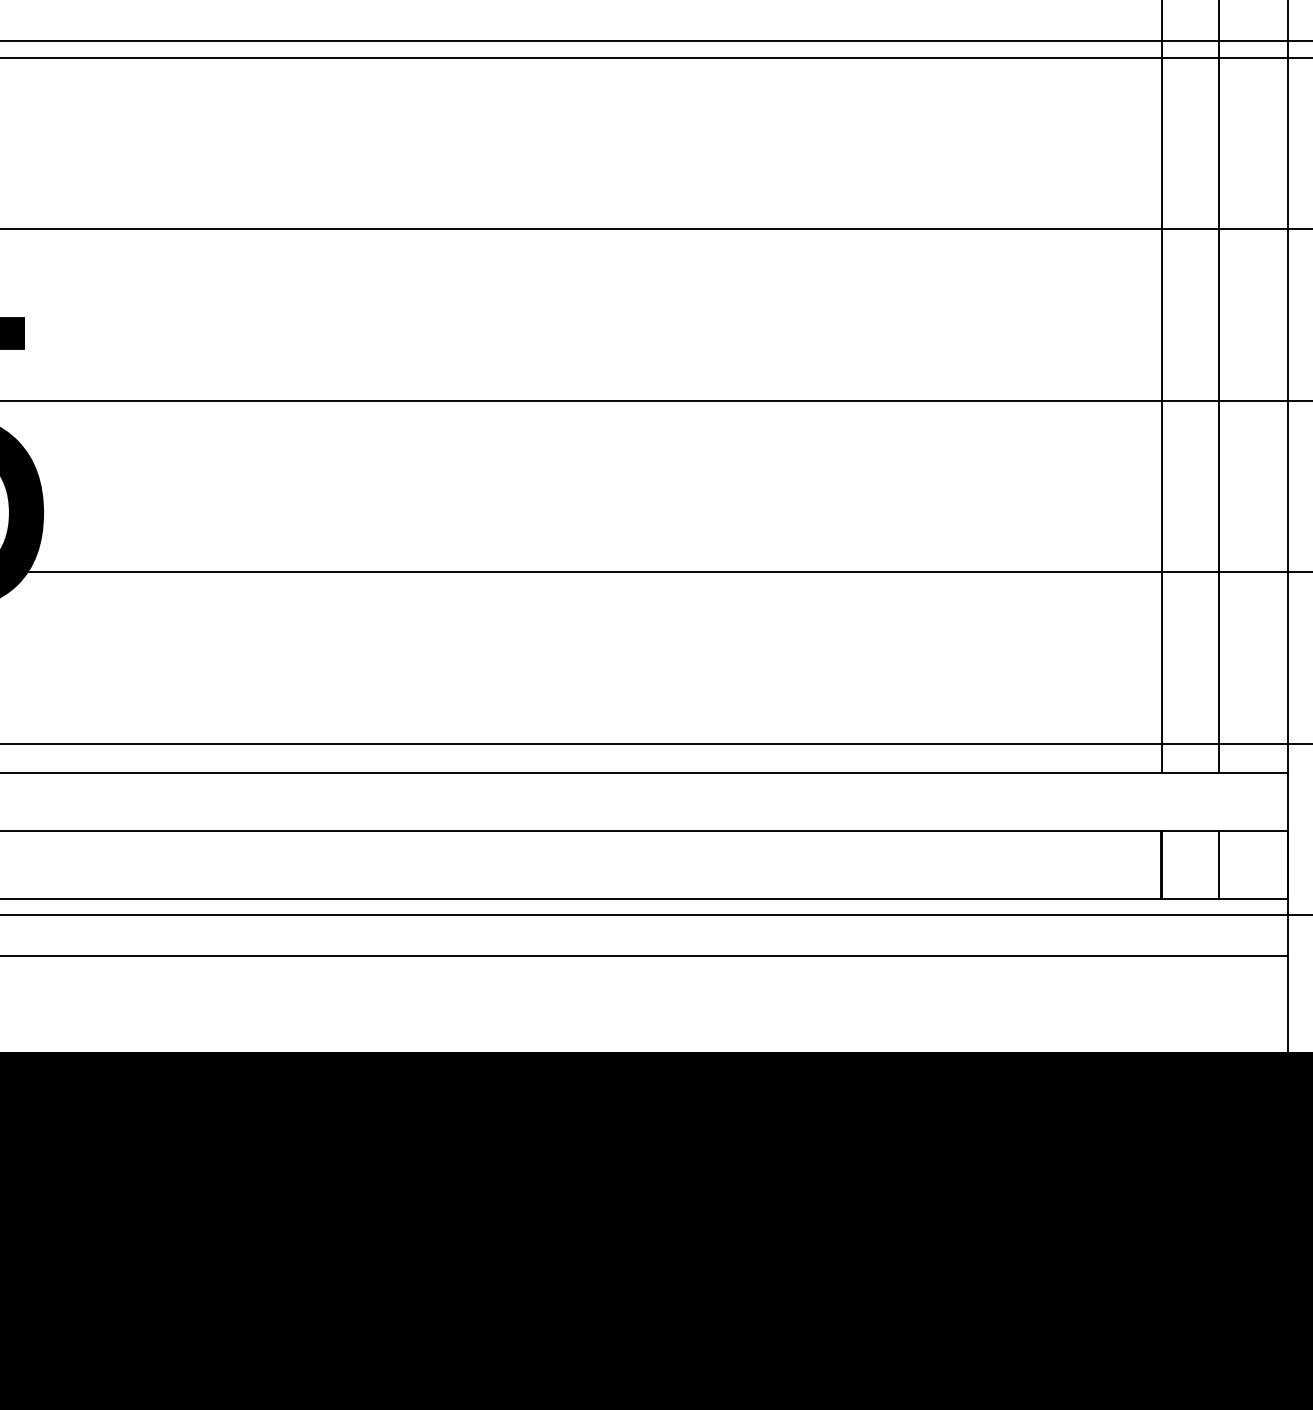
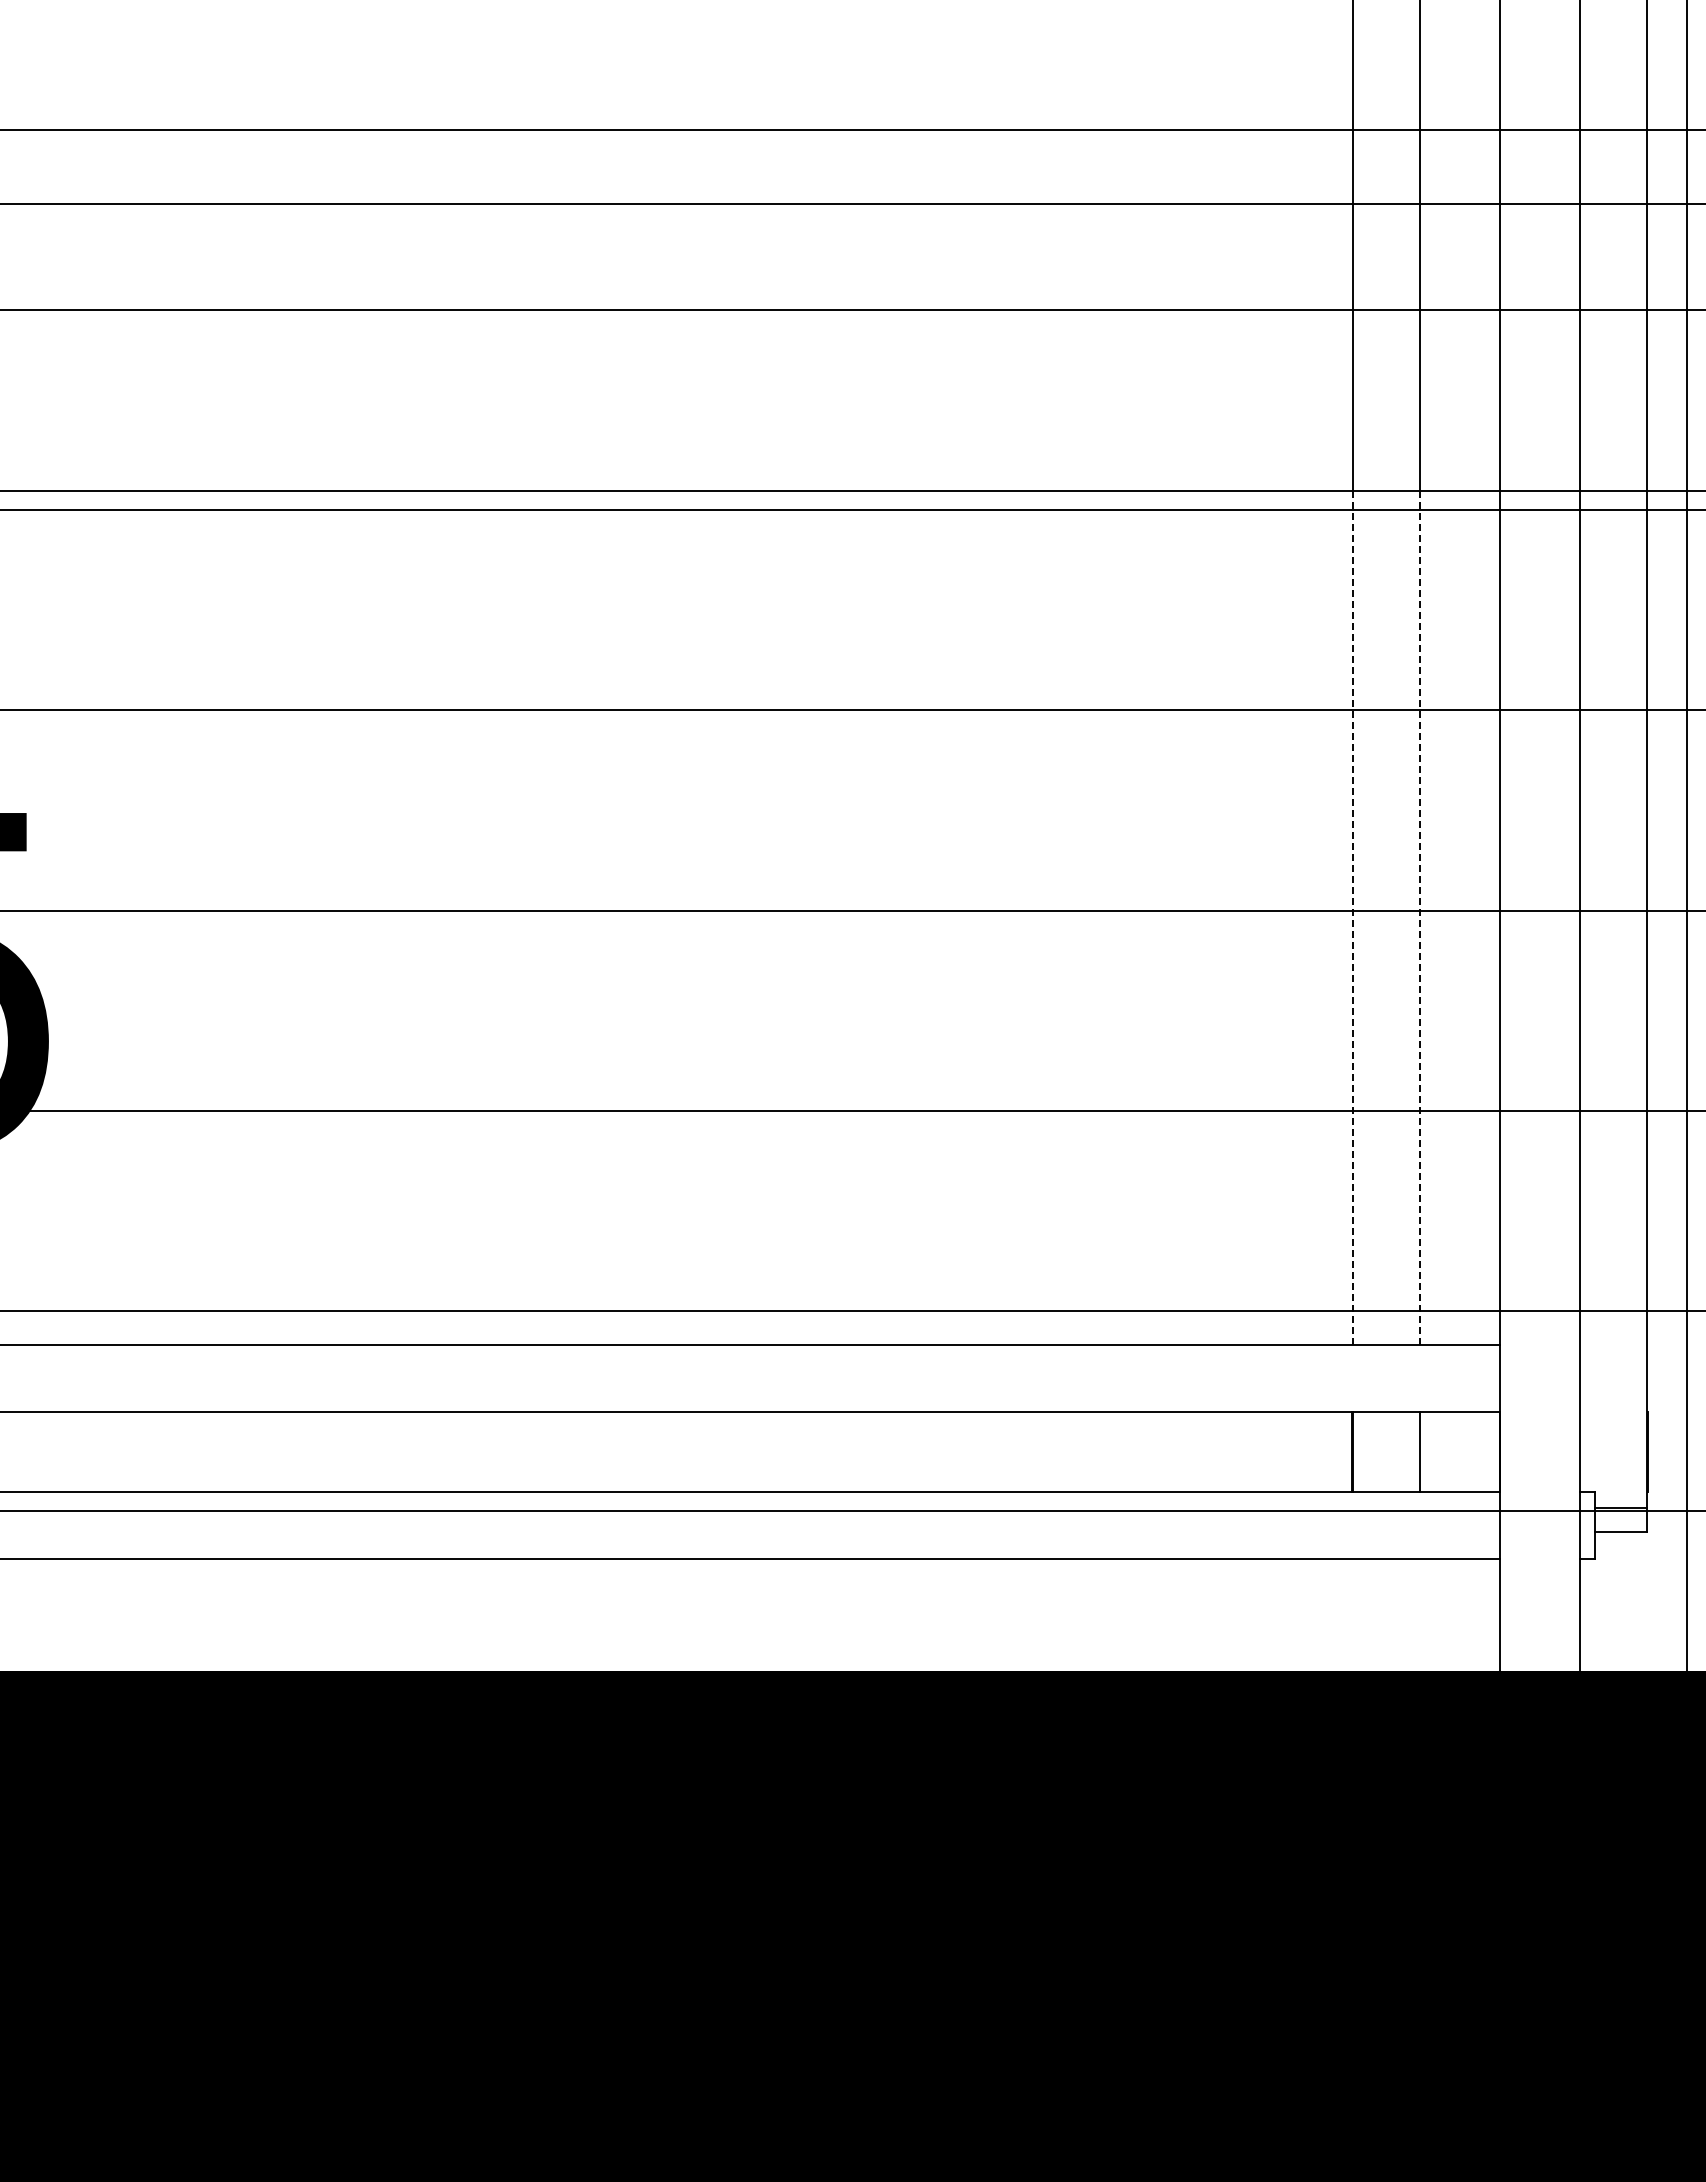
line: (1219, 406) -> (1420, 917), solid -> dashed
line: (1162, 407) -> (1353, 918), solid -> dashed

